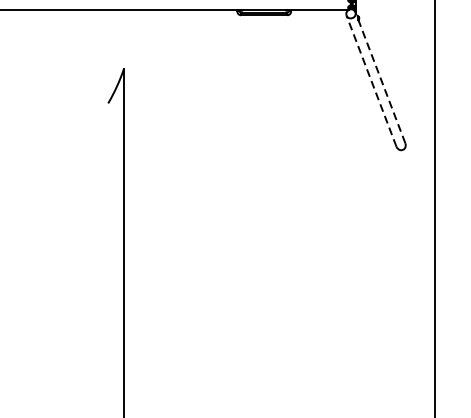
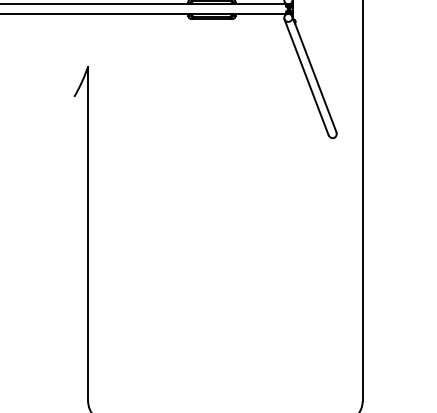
line: (380, 78) -> (314, 74), dashed -> solid
line: (371, 81) -> (306, 77), dashed -> solid

